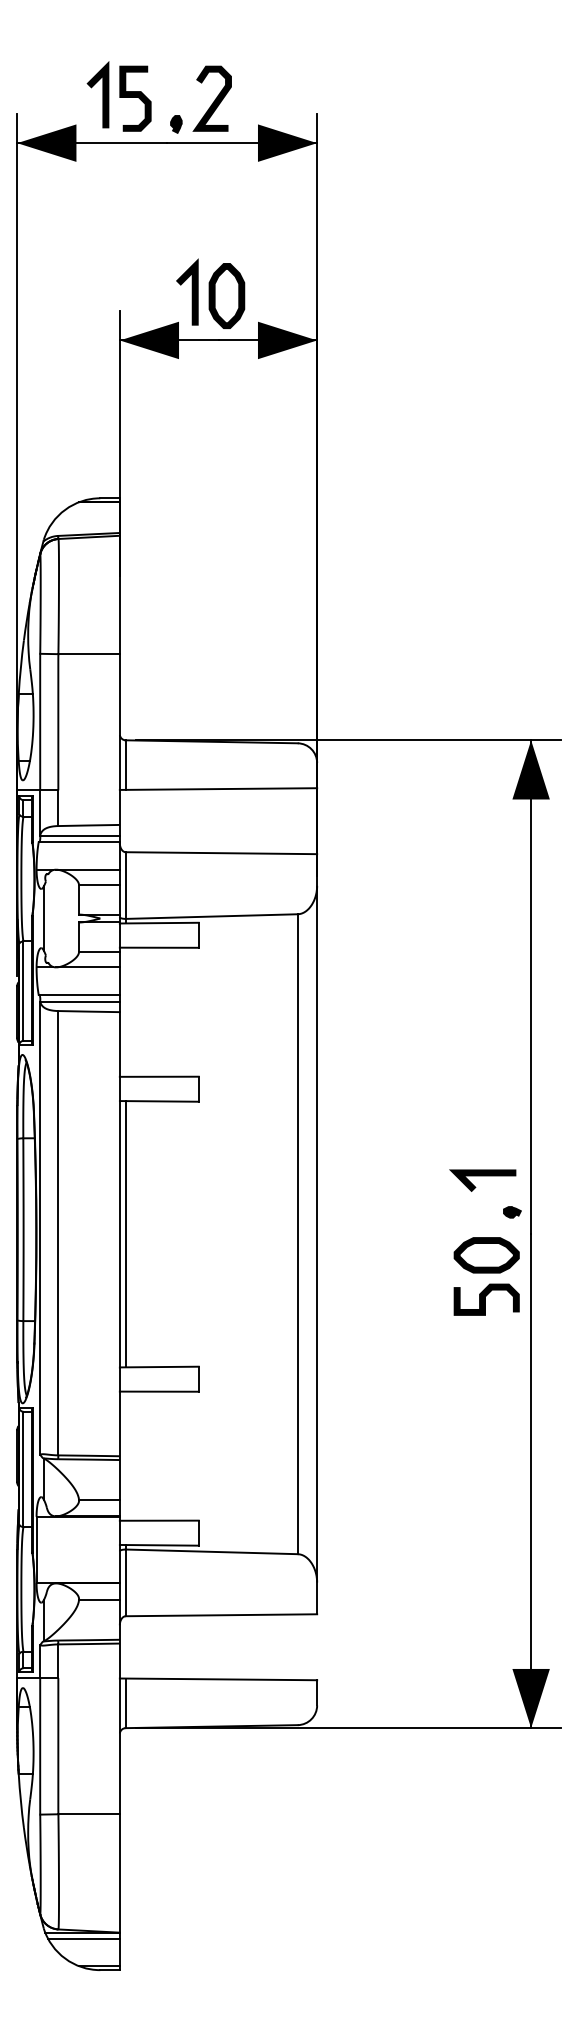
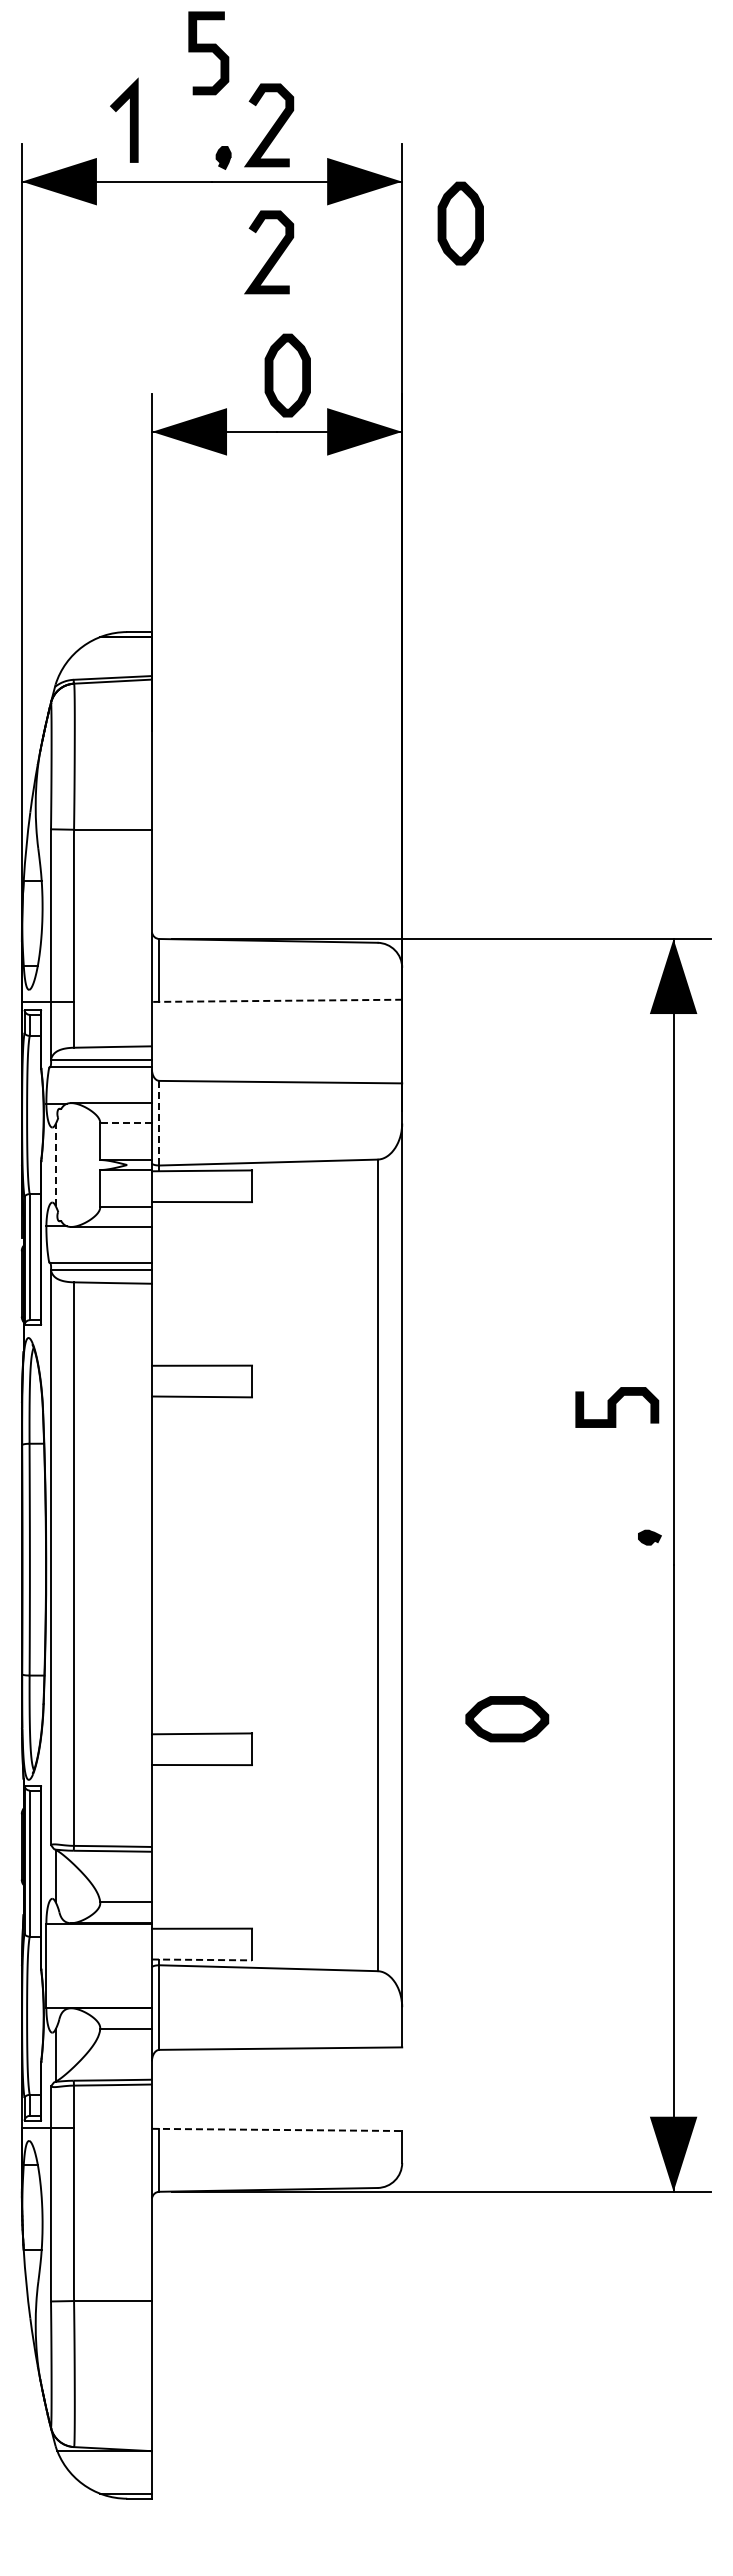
curve: (135, 98) -> (208, 52), moved
part: (363, 176) -> (460, 223), added
curve: (214, 200) -> (271, 254), added
line: (192, 292) -> (243, 370), removed
line: (218, 788) -> (276, 1000), solid -> dashed
line: (99, 885) -> (126, 1123), solid -> dashed
line: (125, 885) -> (159, 1123), solid -> dashed
line: (43, 918) -> (55, 1165), solid -> dashed
line: (482, 1175) -> (611, 1491), removed
line: (125, 1234) -> (159, 1565), removed
part: (486, 1255) -> (507, 1719), moved
curve: (486, 1299) -> (616, 1407), moved
line: (159, 1544) -> (202, 1959), solid -> dashed
line: (218, 1679) -> (277, 2129), solid -> dashed
line: (83, 1938) -> (105, 2458), removed

